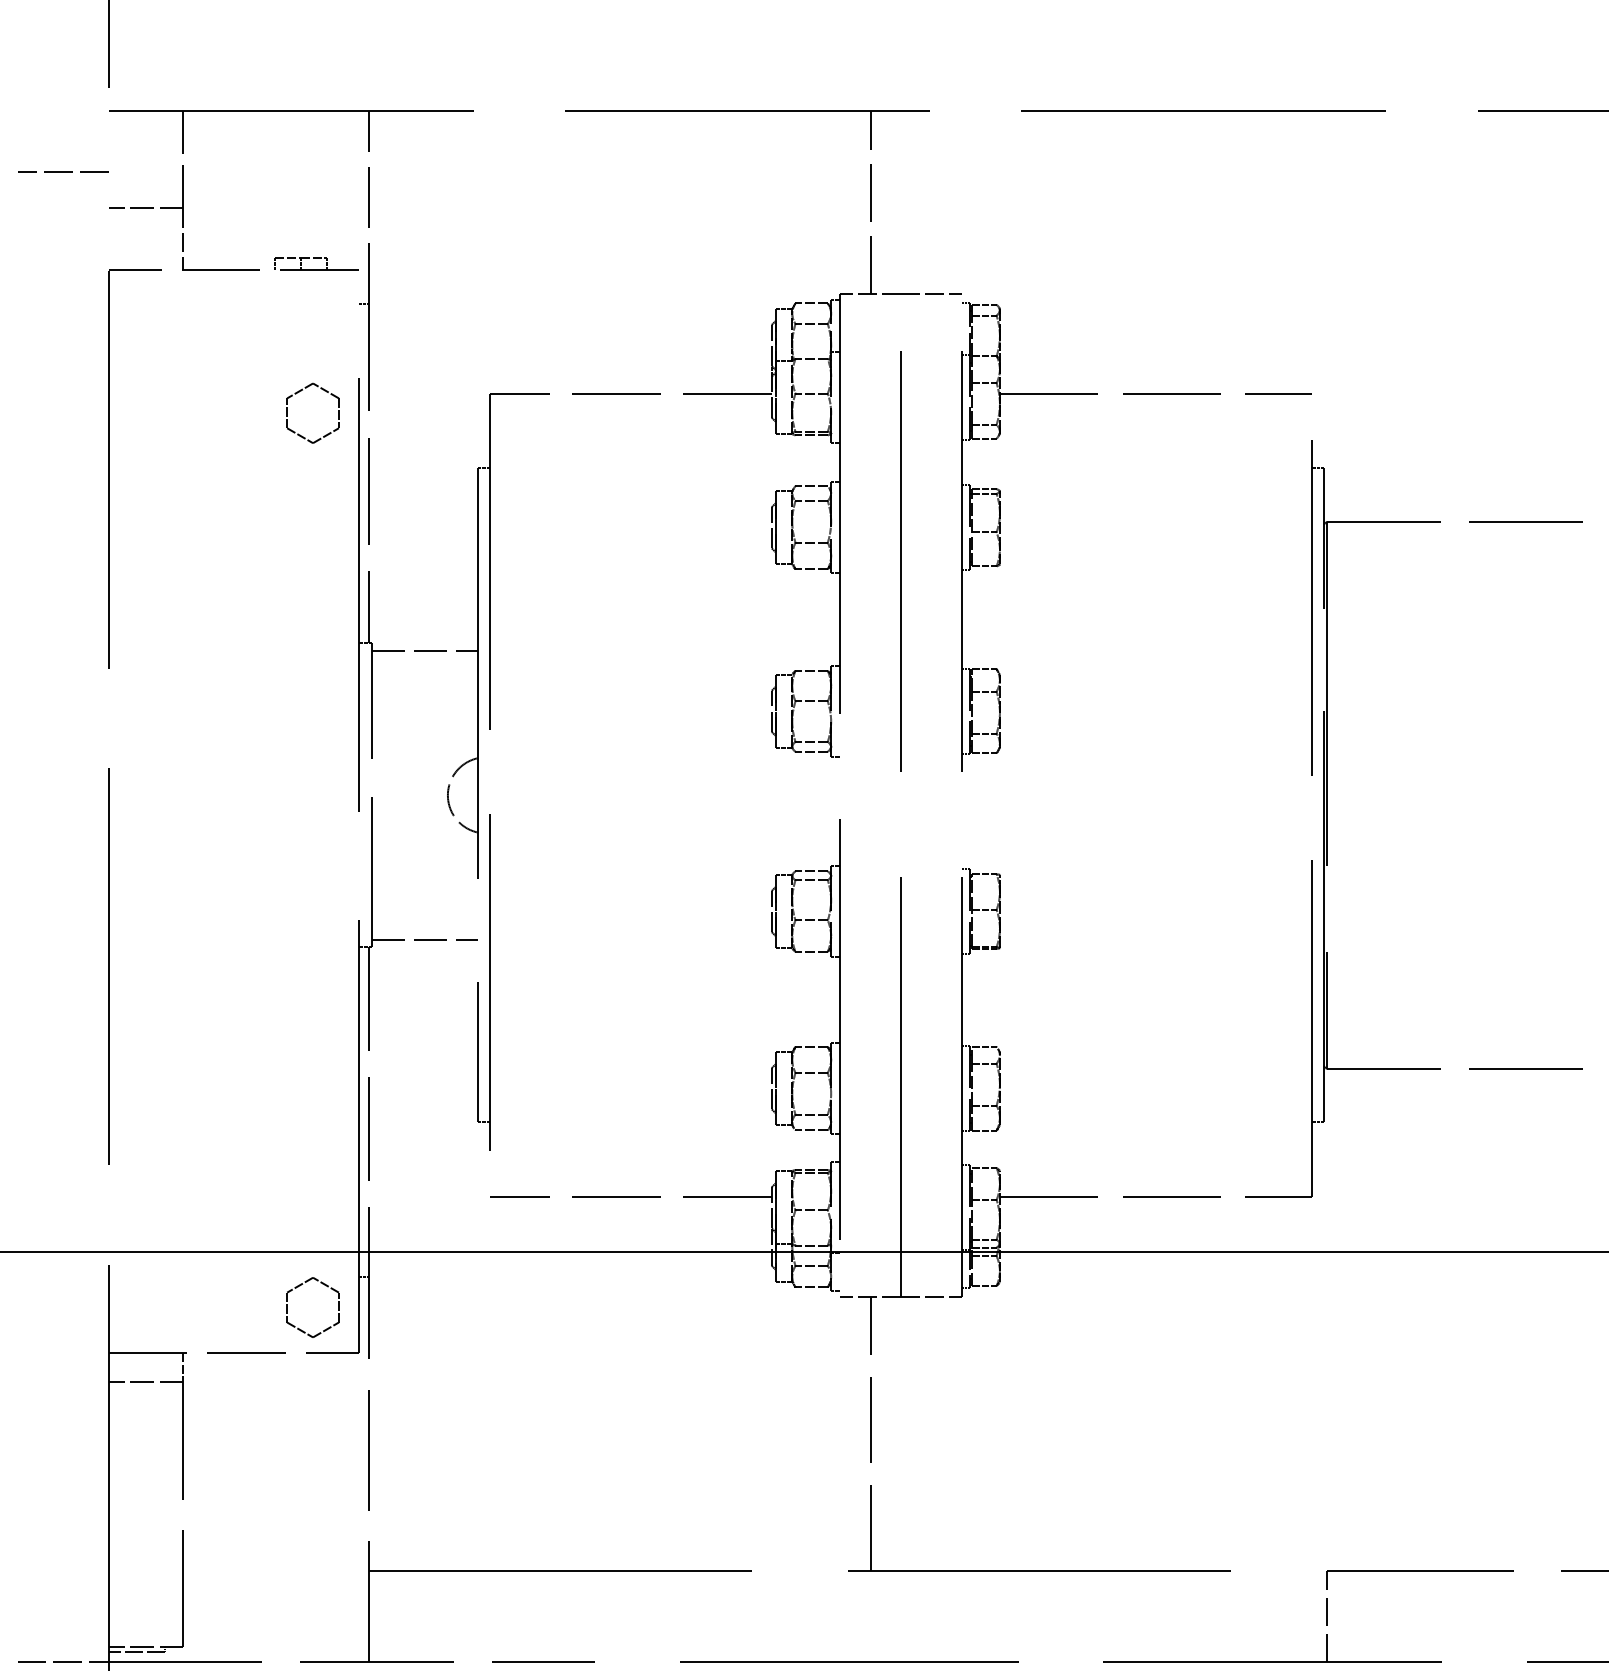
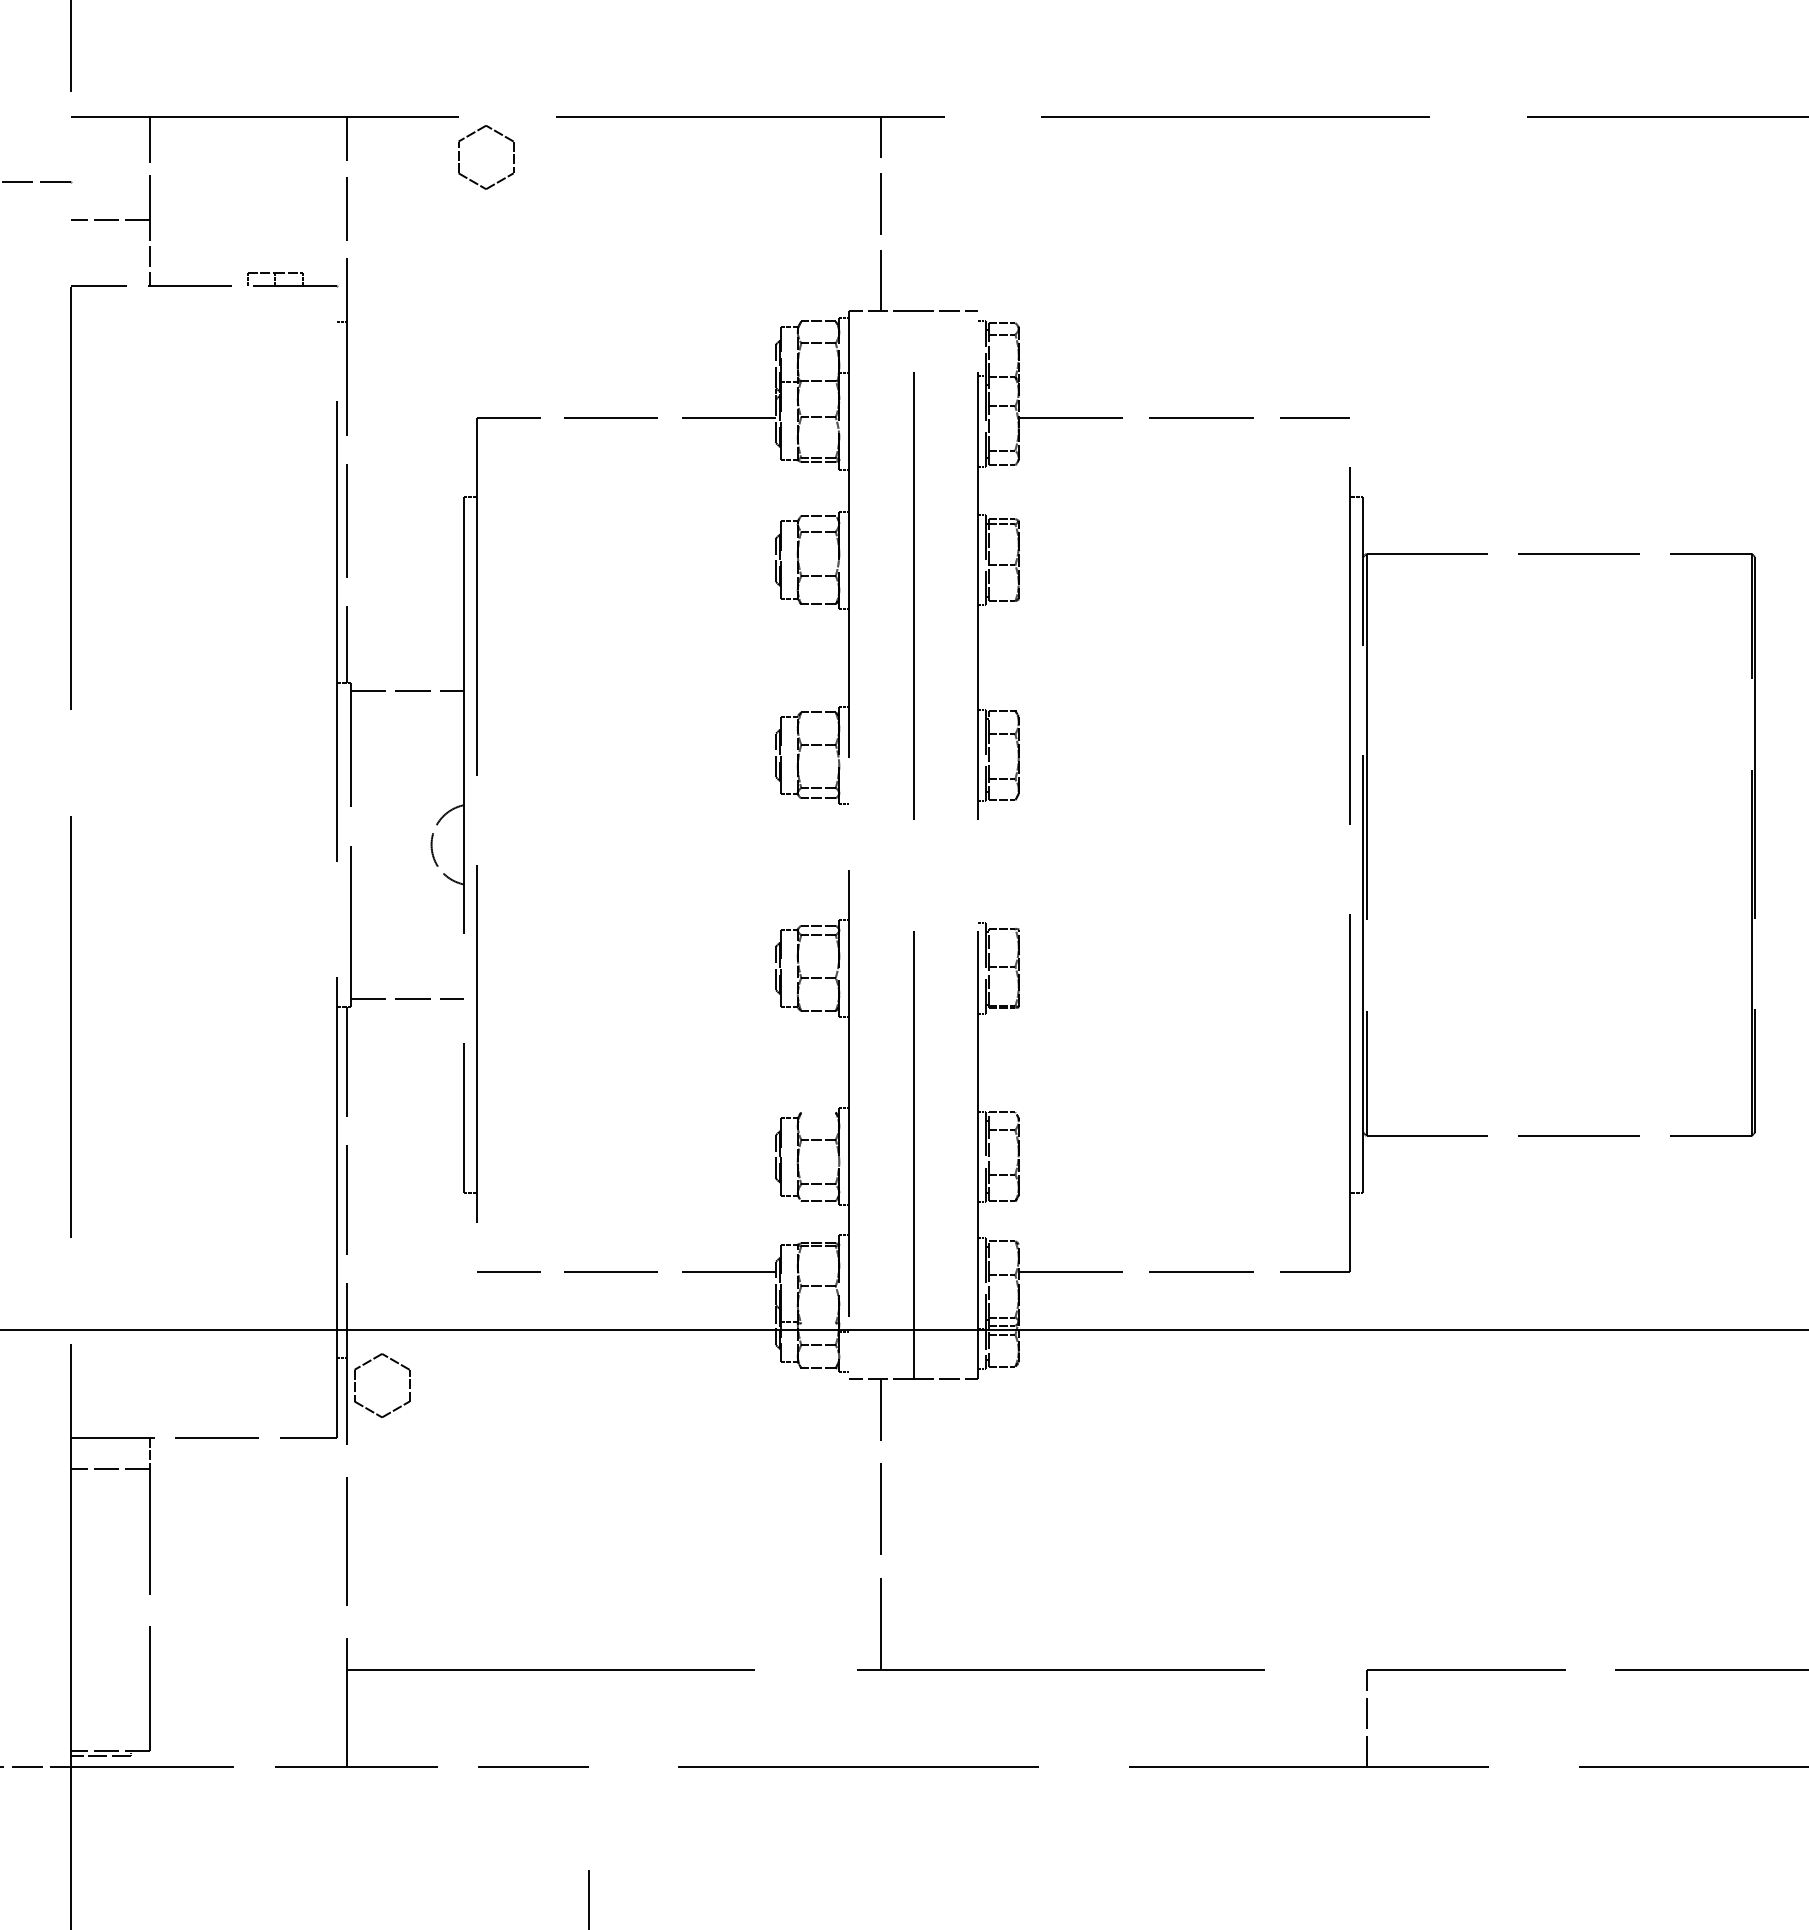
part: (326, 434) -> (500, 179), moved
line: (811, 1047) -> (818, 1112), removed
line: (811, 1245) -> (818, 1323), removed
part: (324, 1285) -> (394, 1362), moved

